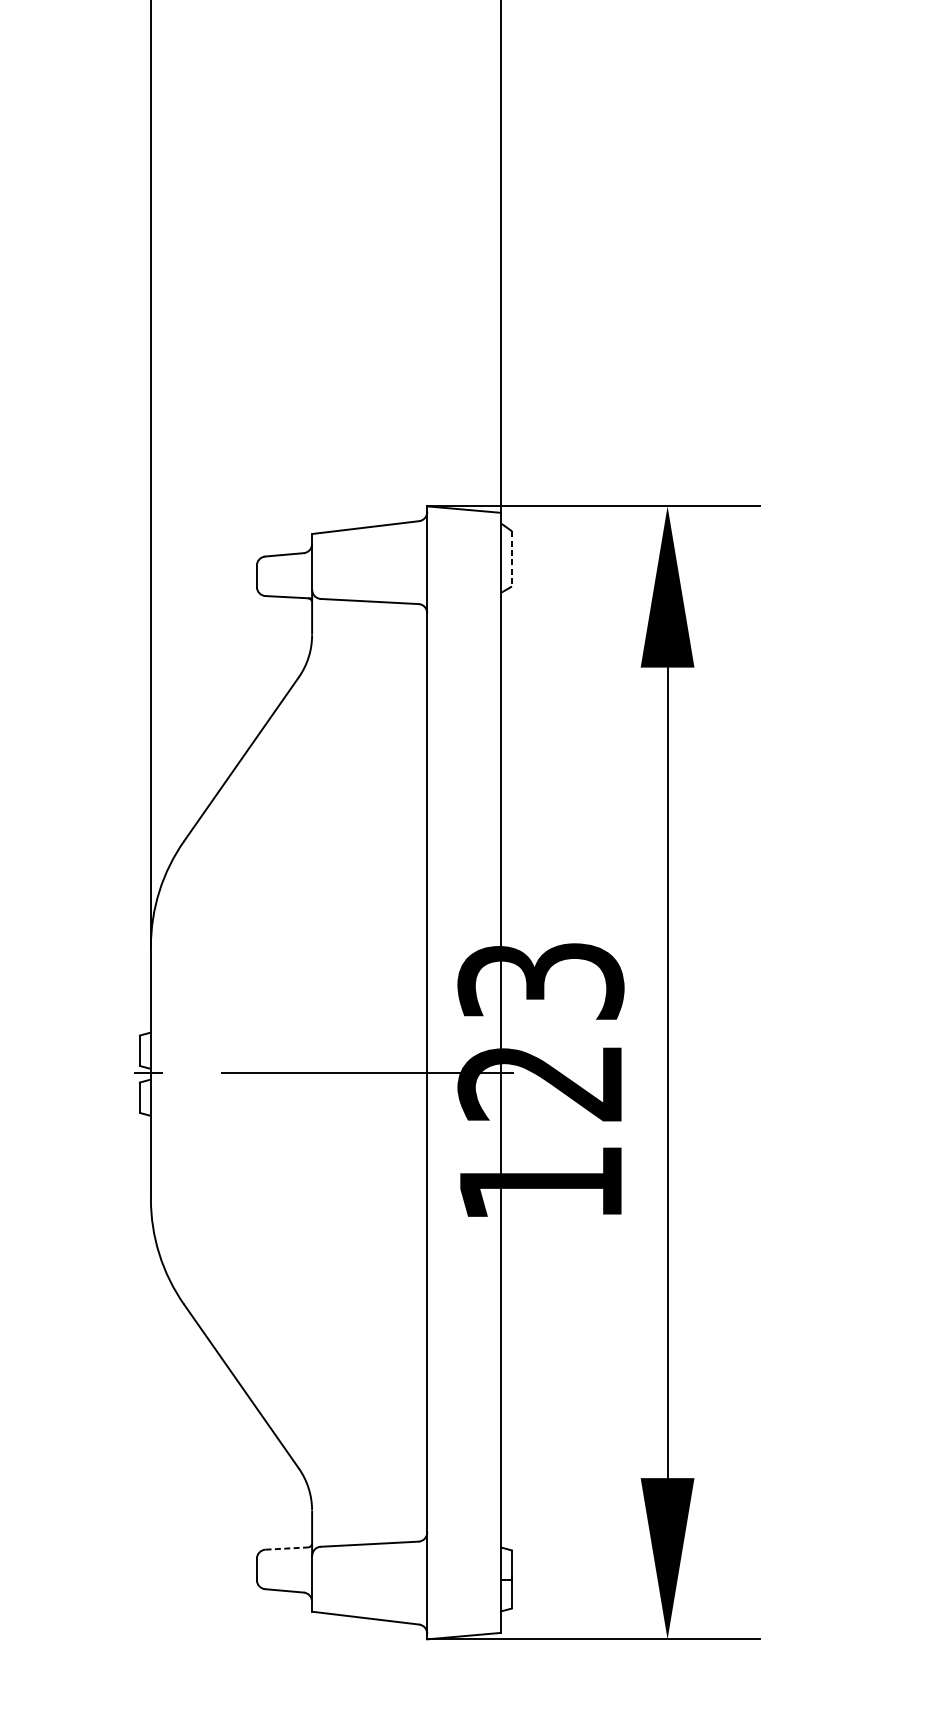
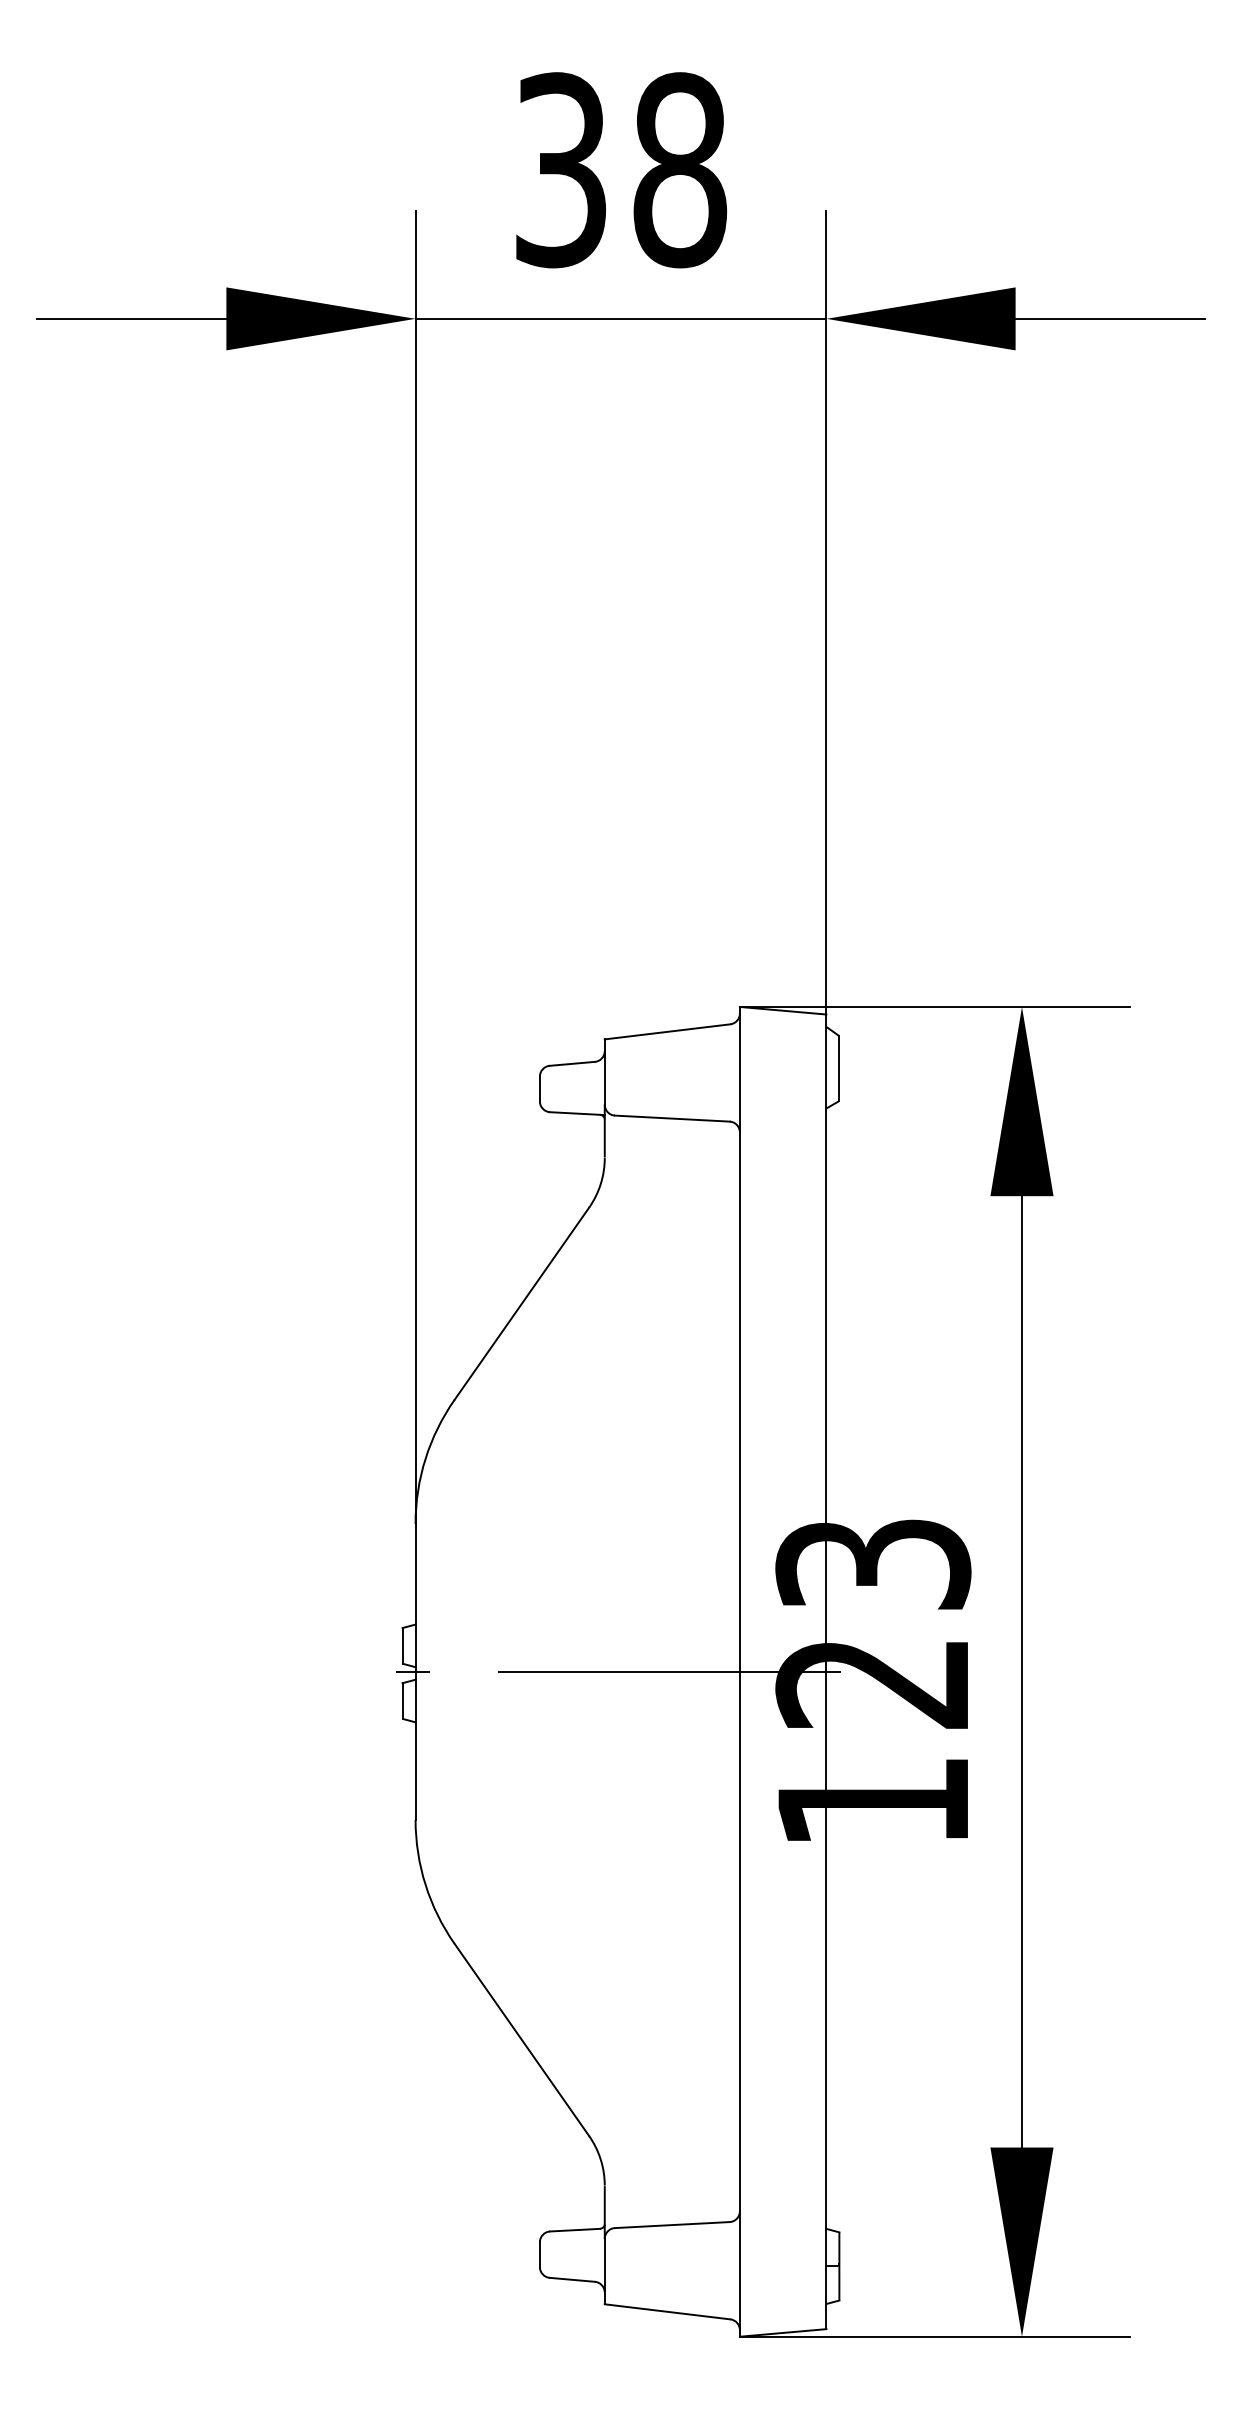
line: (512, 559) -> (839, 1069), dashed -> solid
line: (287, 1548) -> (575, 2230), dashed -> solid

